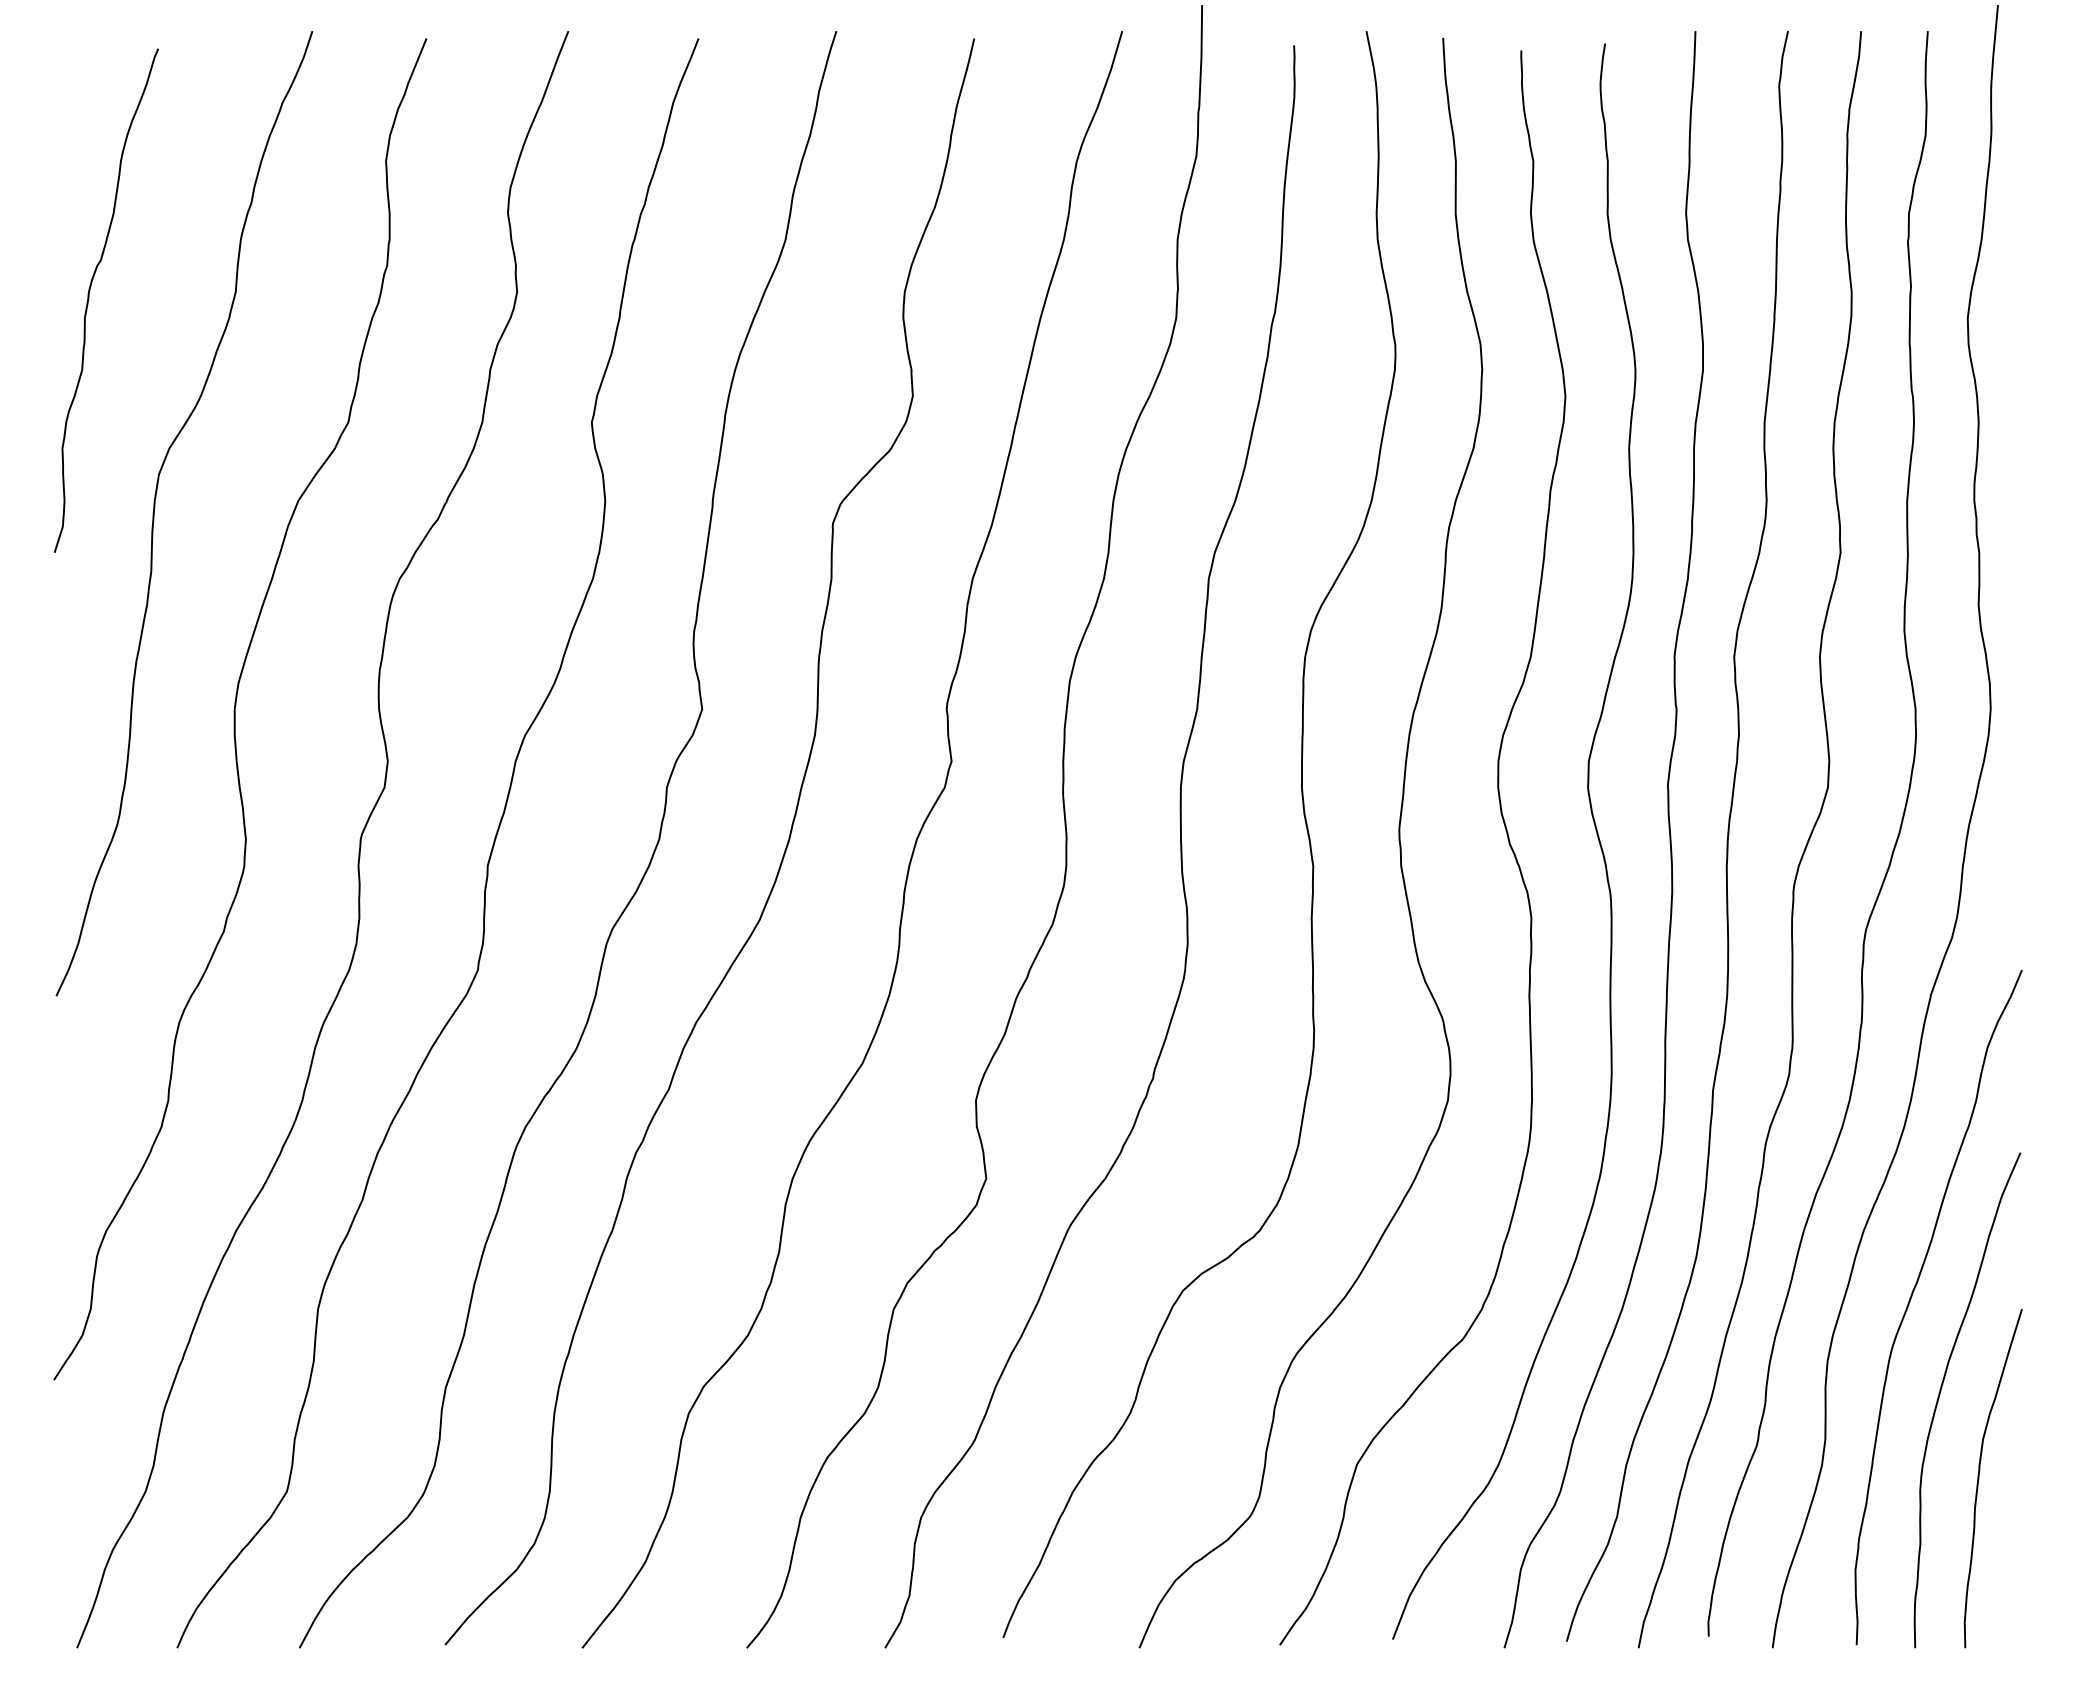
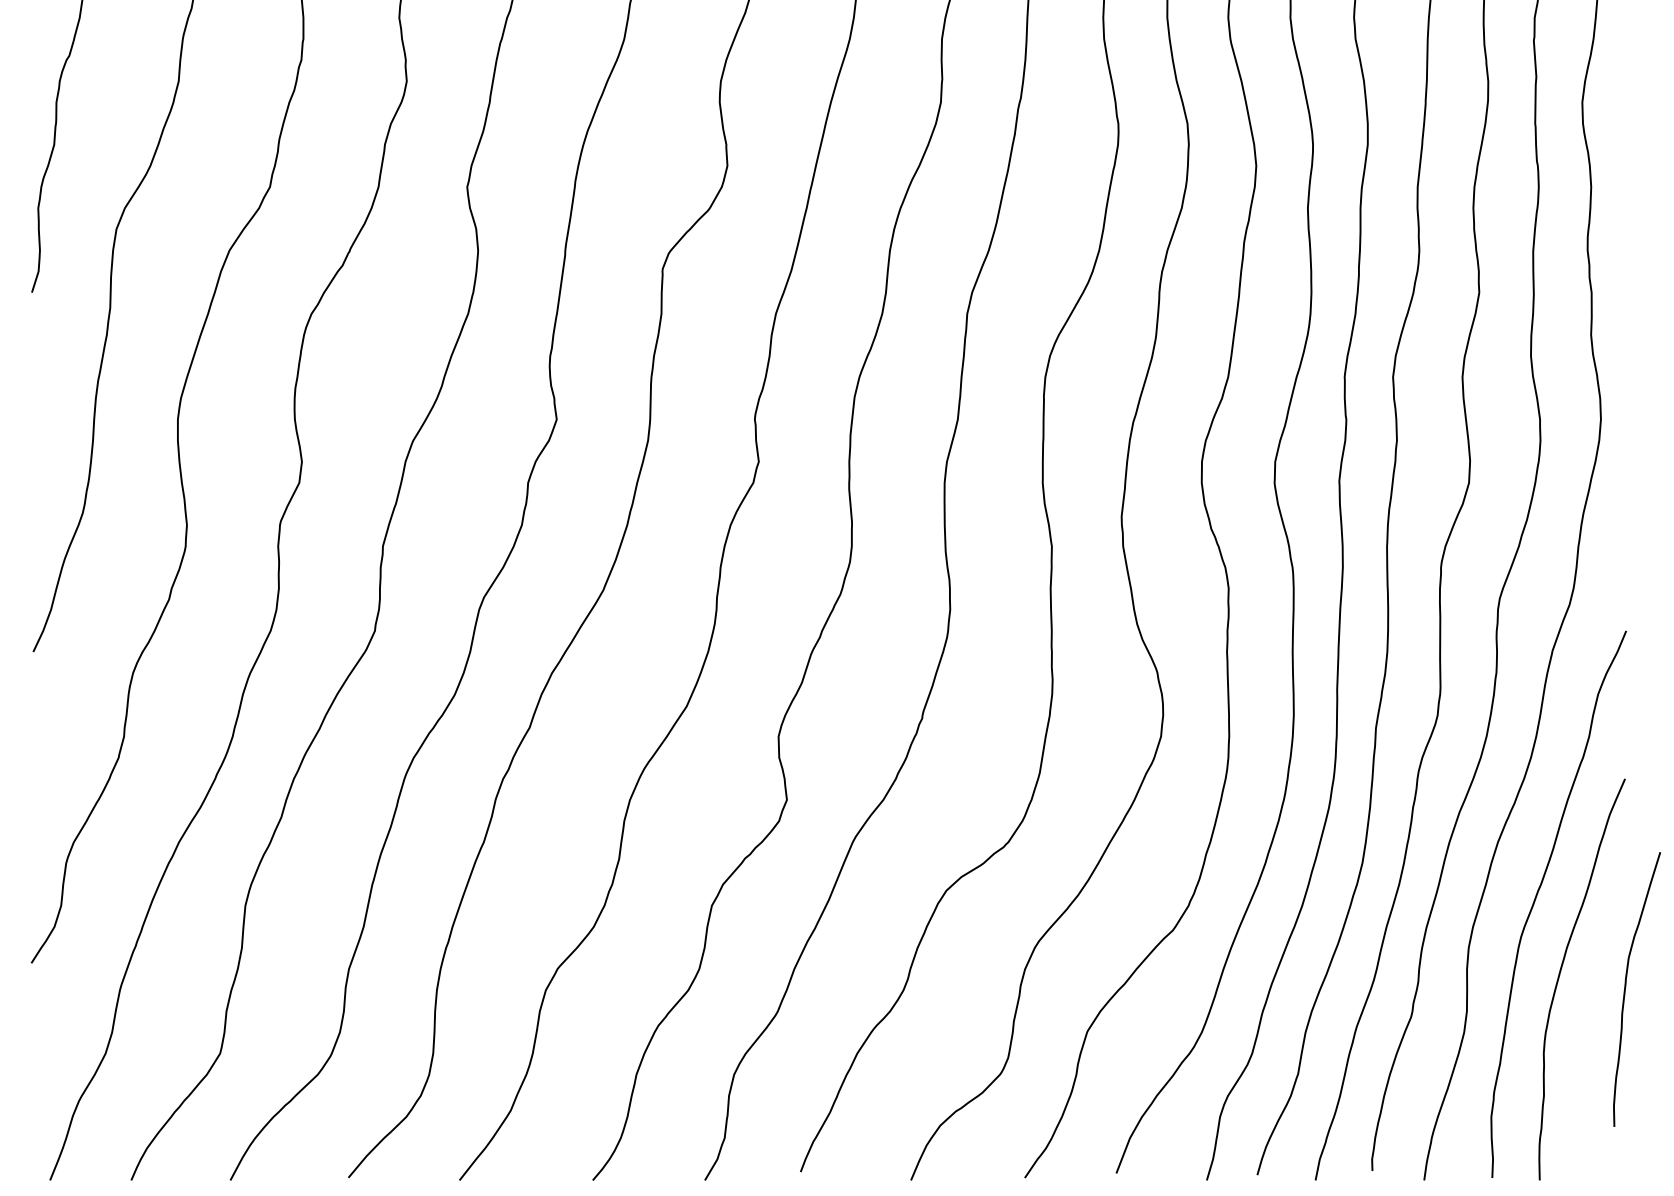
curve: (1979, 1478) -> (1625, 989), moved

